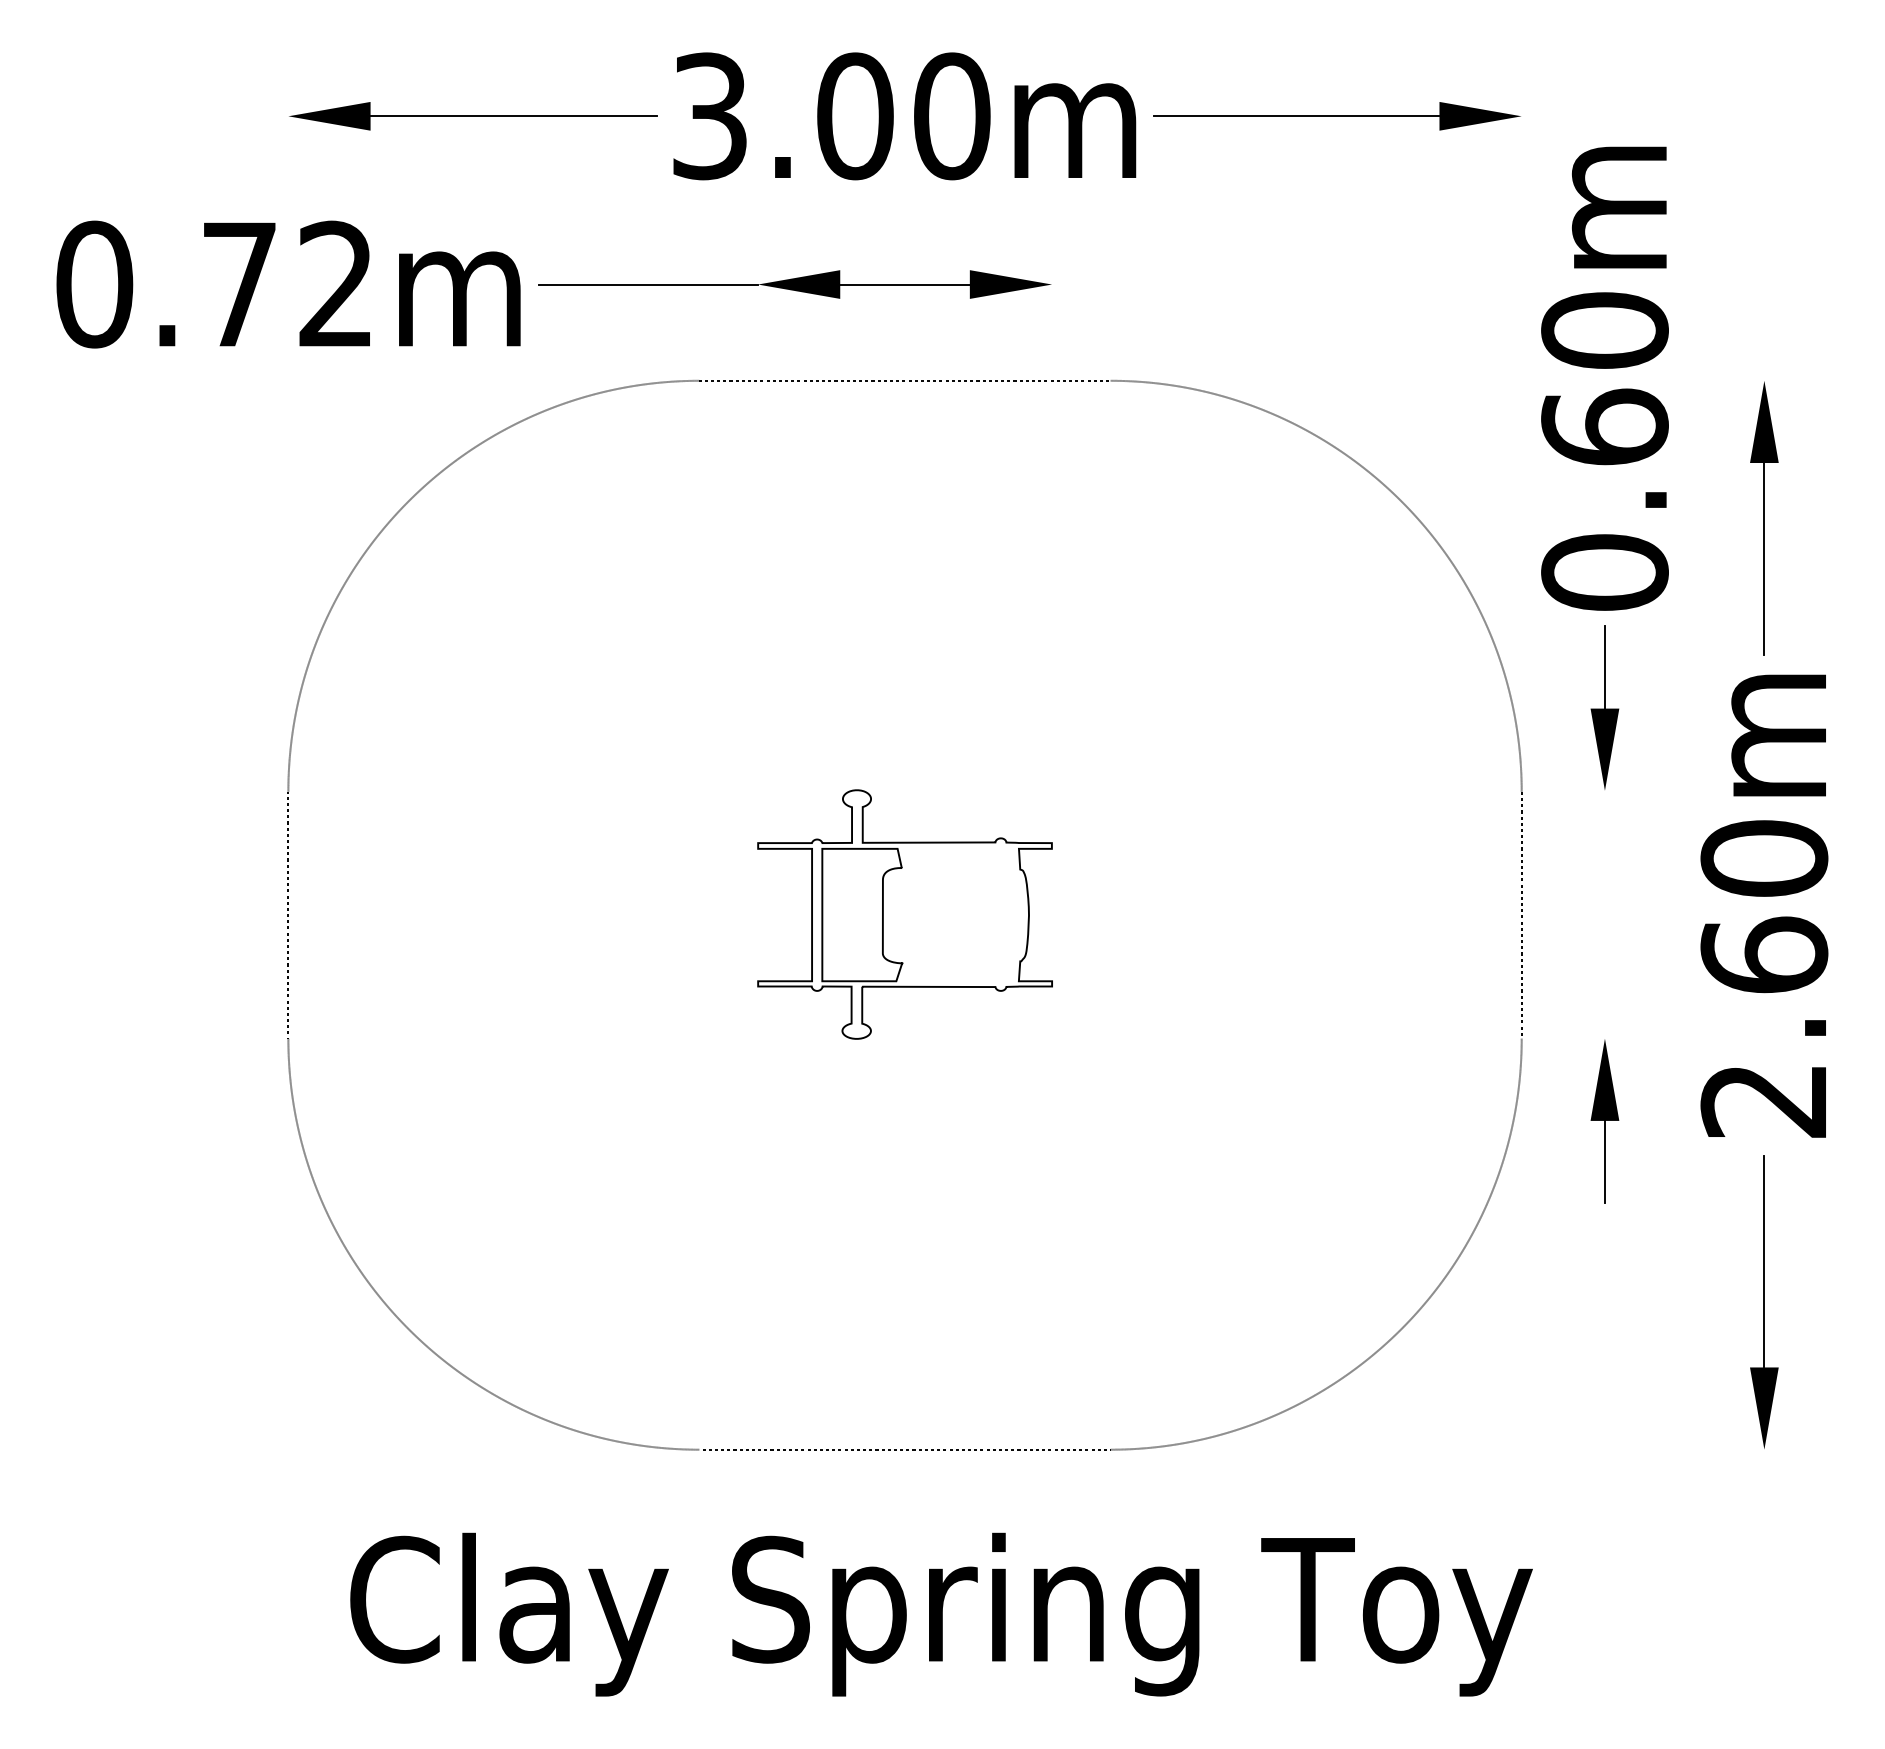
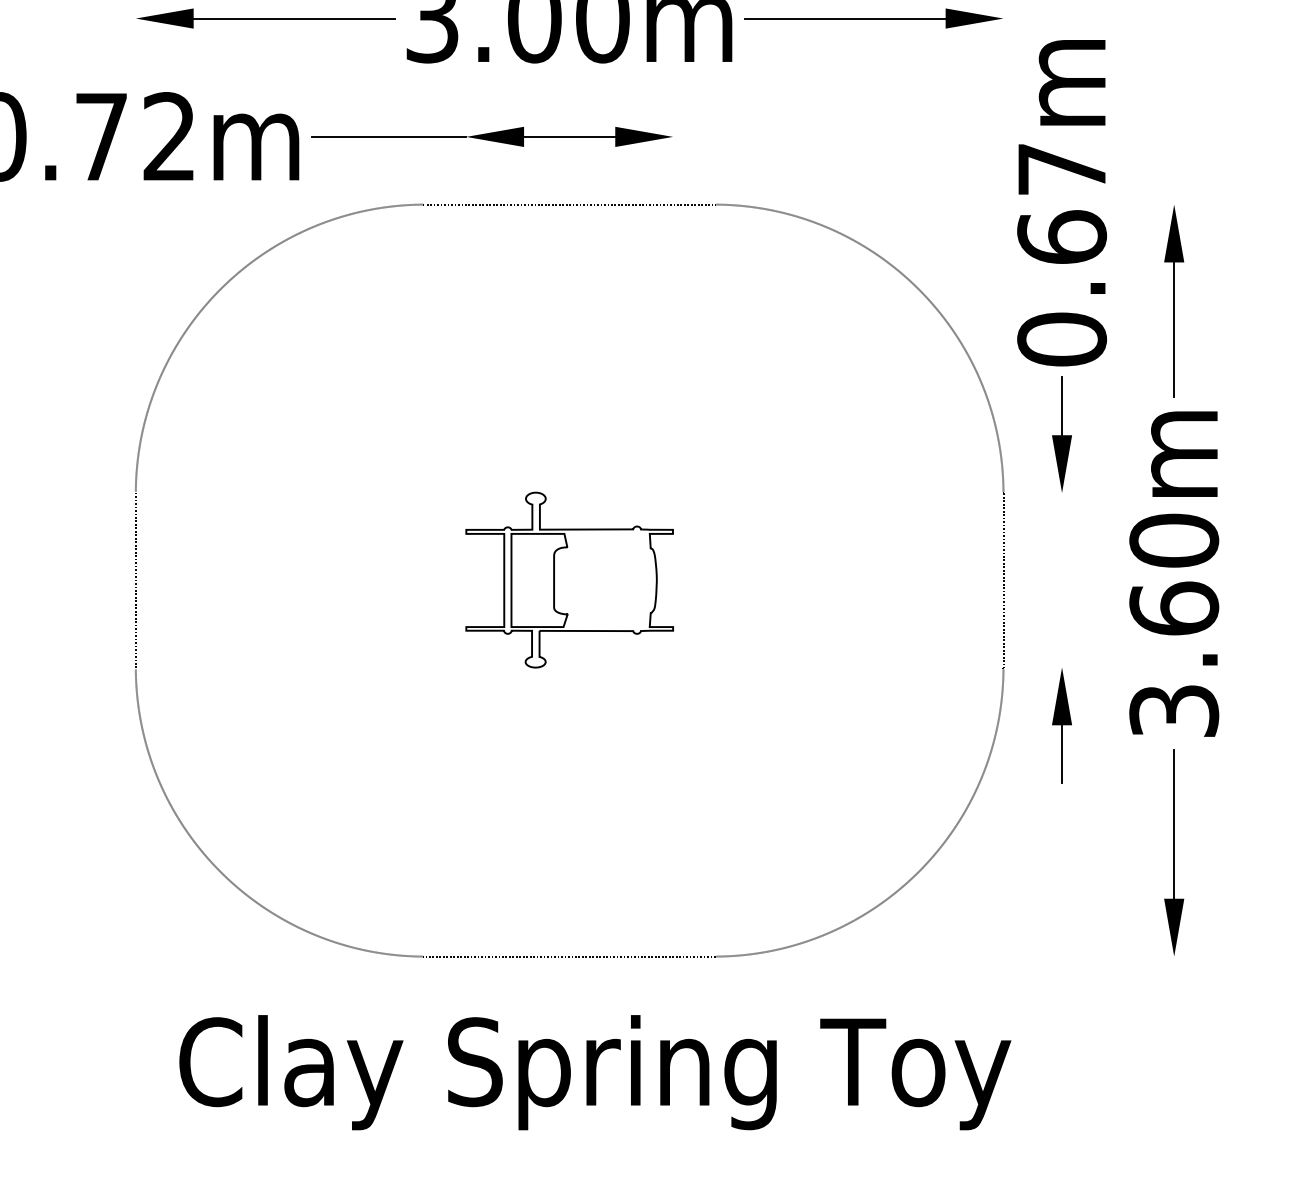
text: (1604, 330) -> (1061, 169), 0.60m -> 0.67m
text: (1764, 1100) -> (1174, 710), 2.60m -> 3.60m

